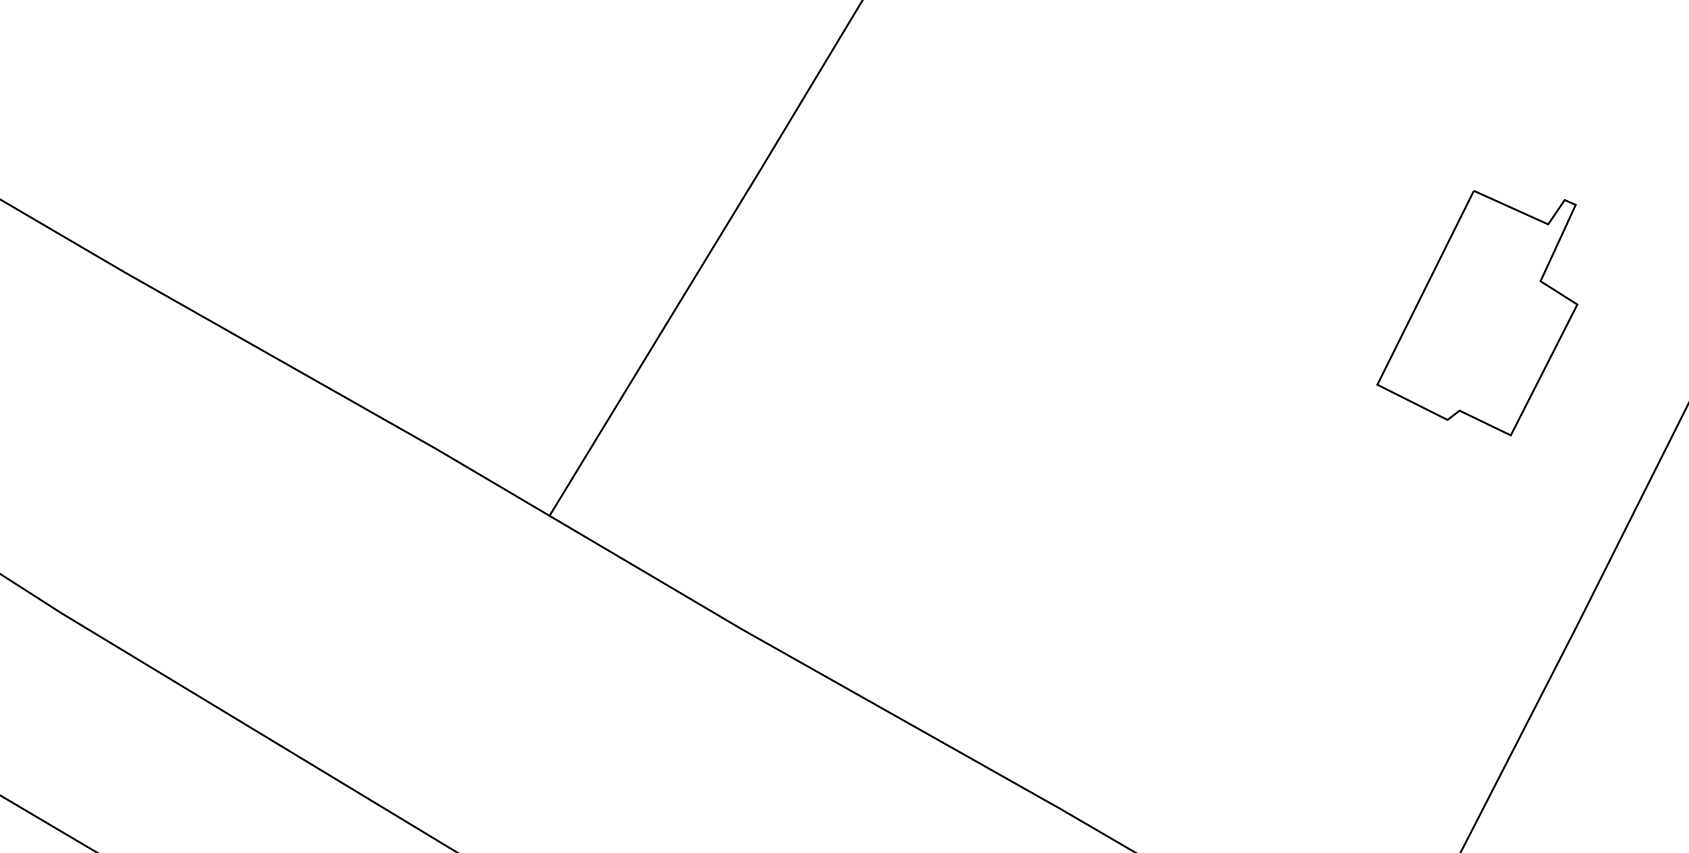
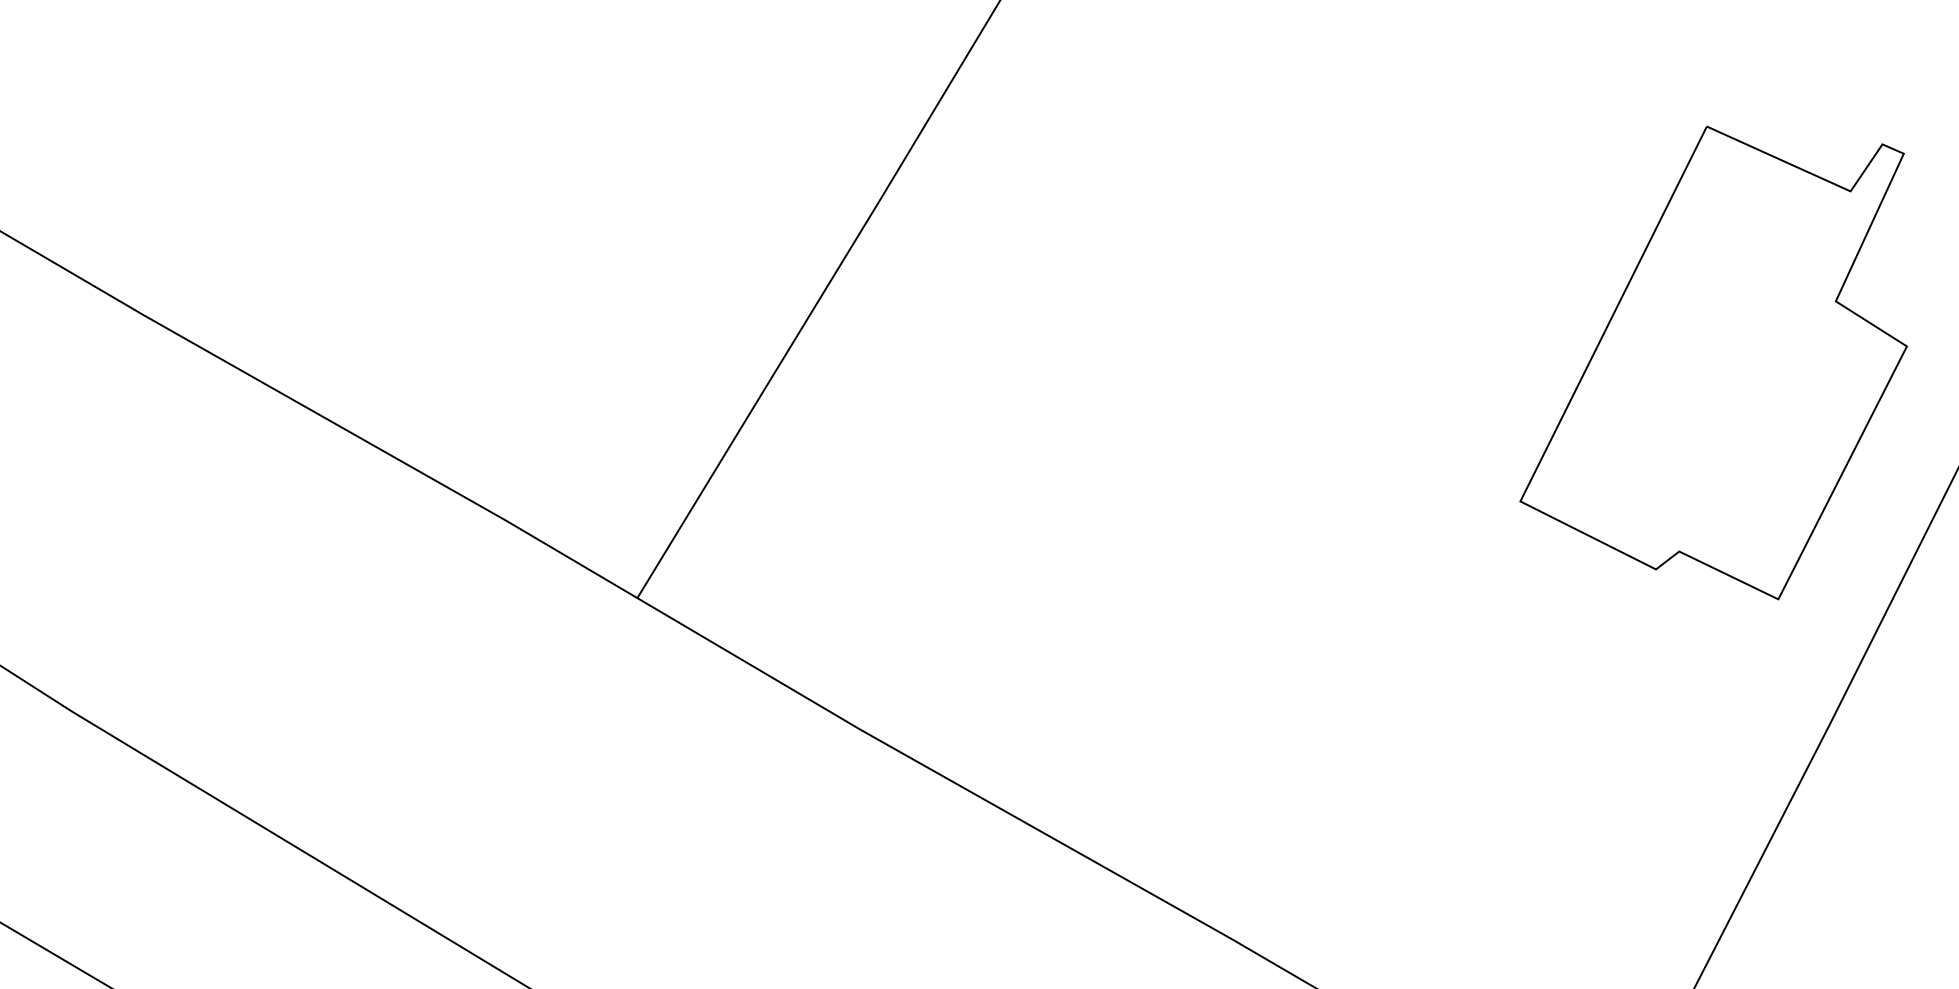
part: (1477, 312) -> (1713, 362), size x1.67

